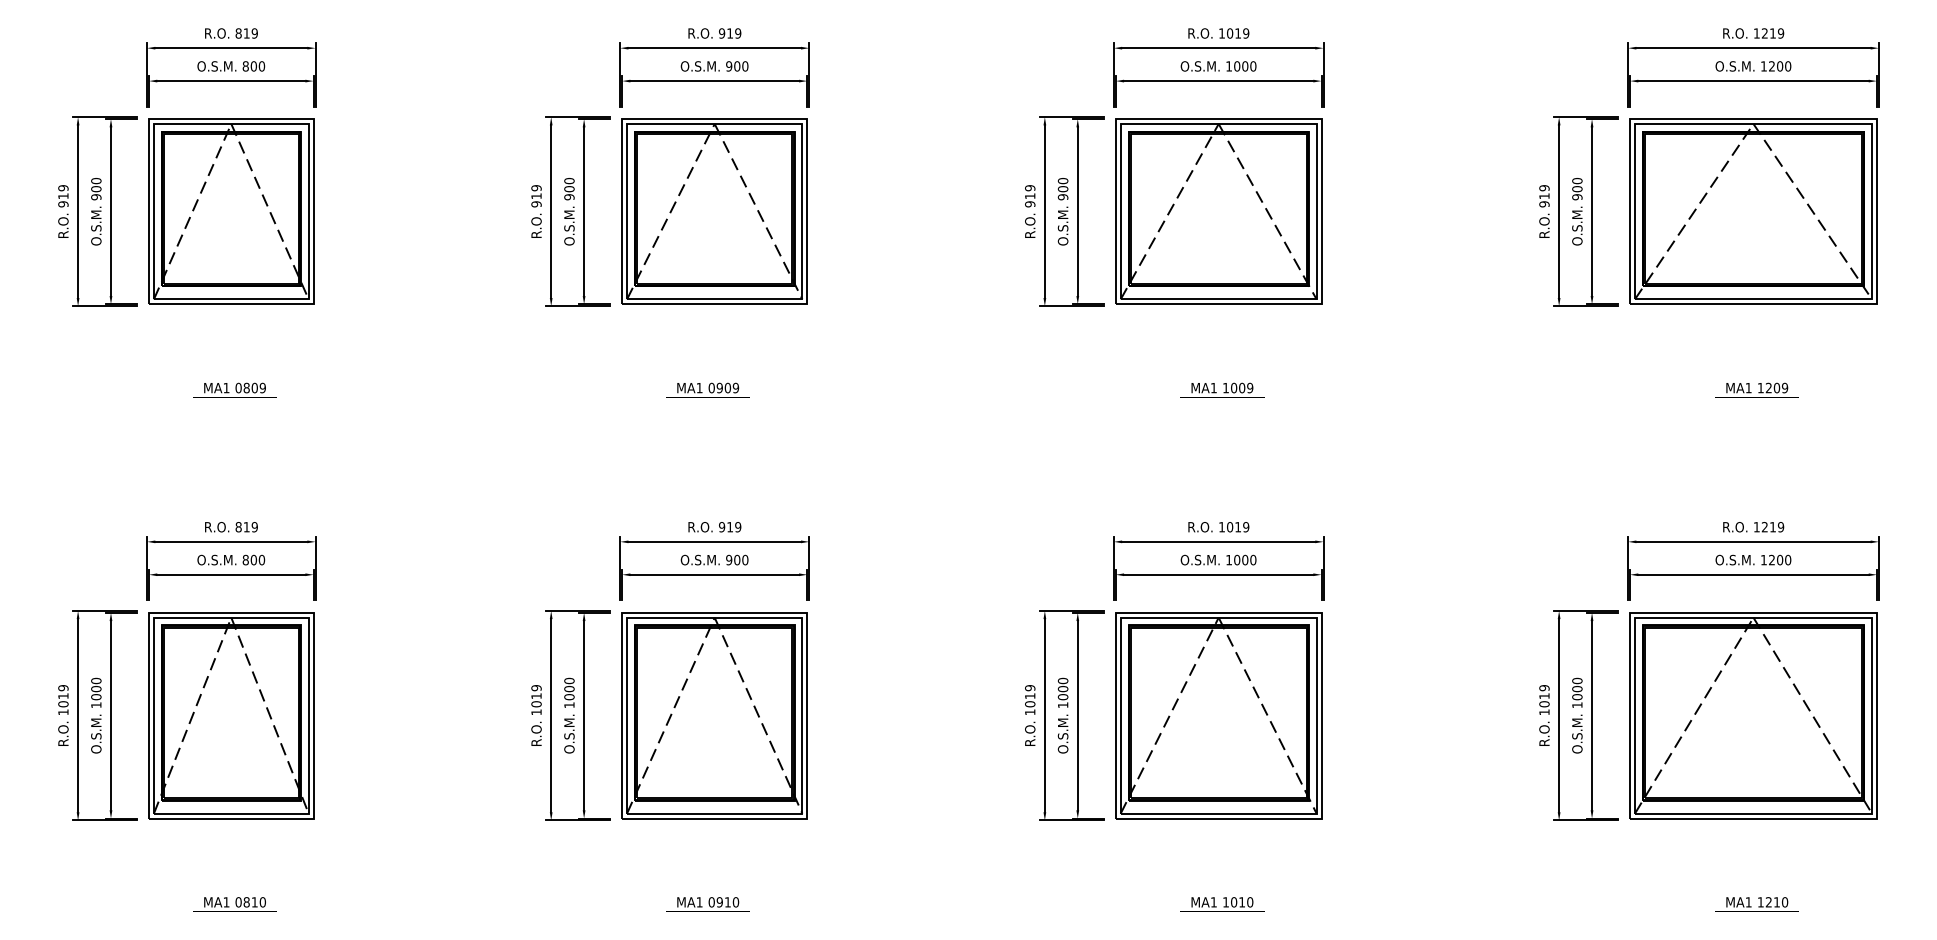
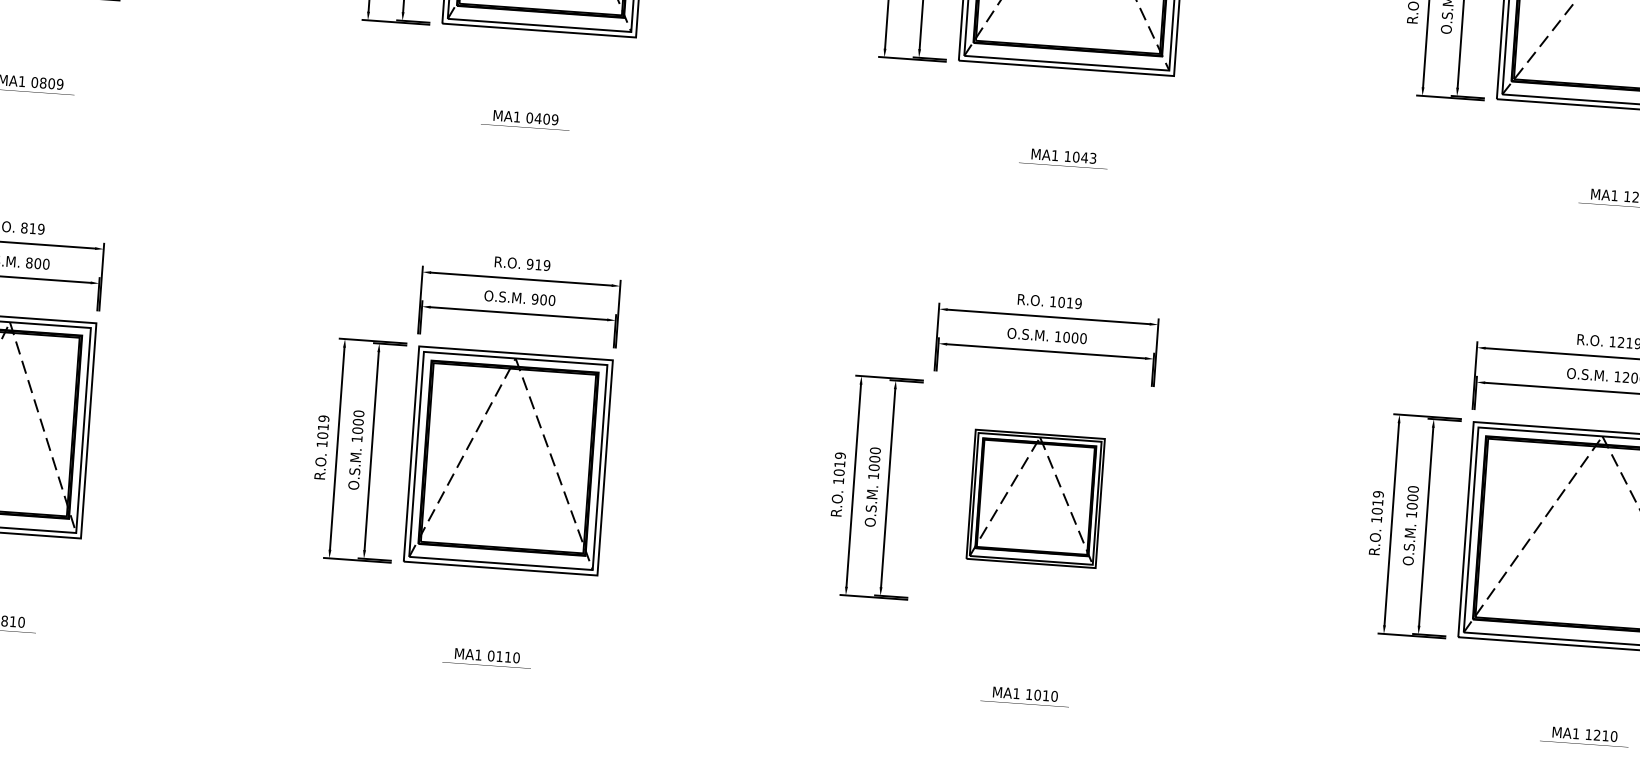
text: (719, 387) -> (537, 117), 0909 -> 0409
text: (1245, 387) -> (1088, 157), 1009 -> 1043
part: (1218, 715) -> (1035, 498), size x0.6
text: (719, 902) -> (499, 656), 0910 -> 0110

